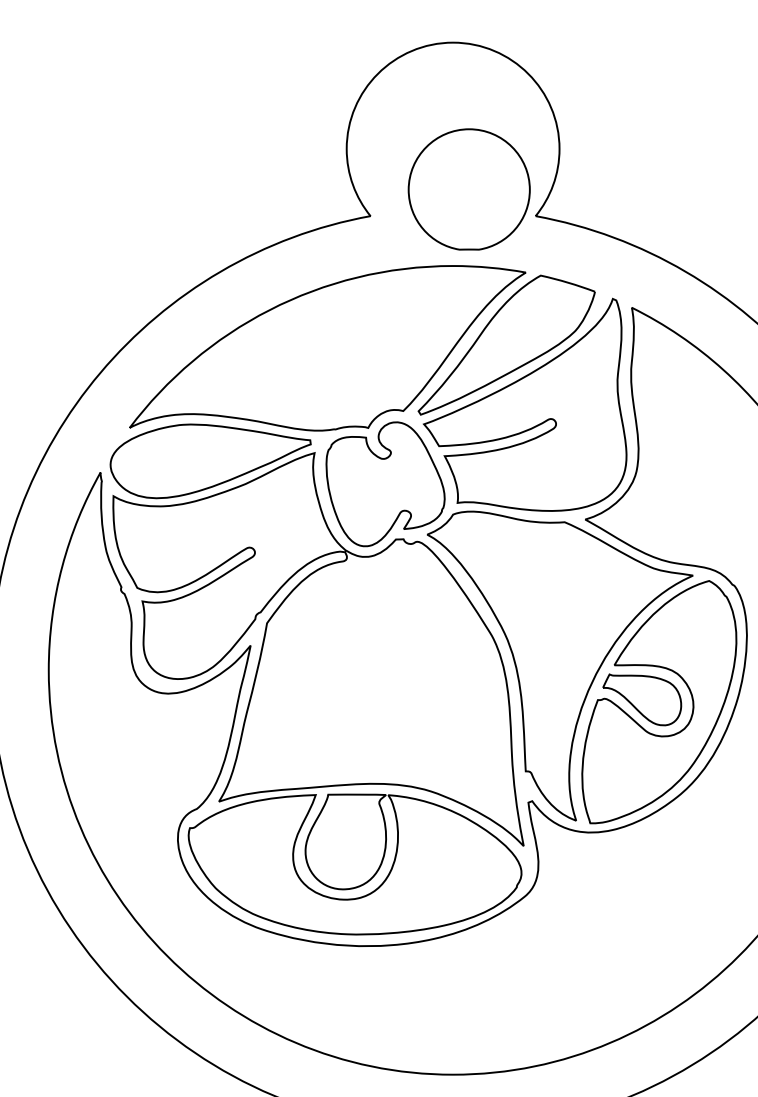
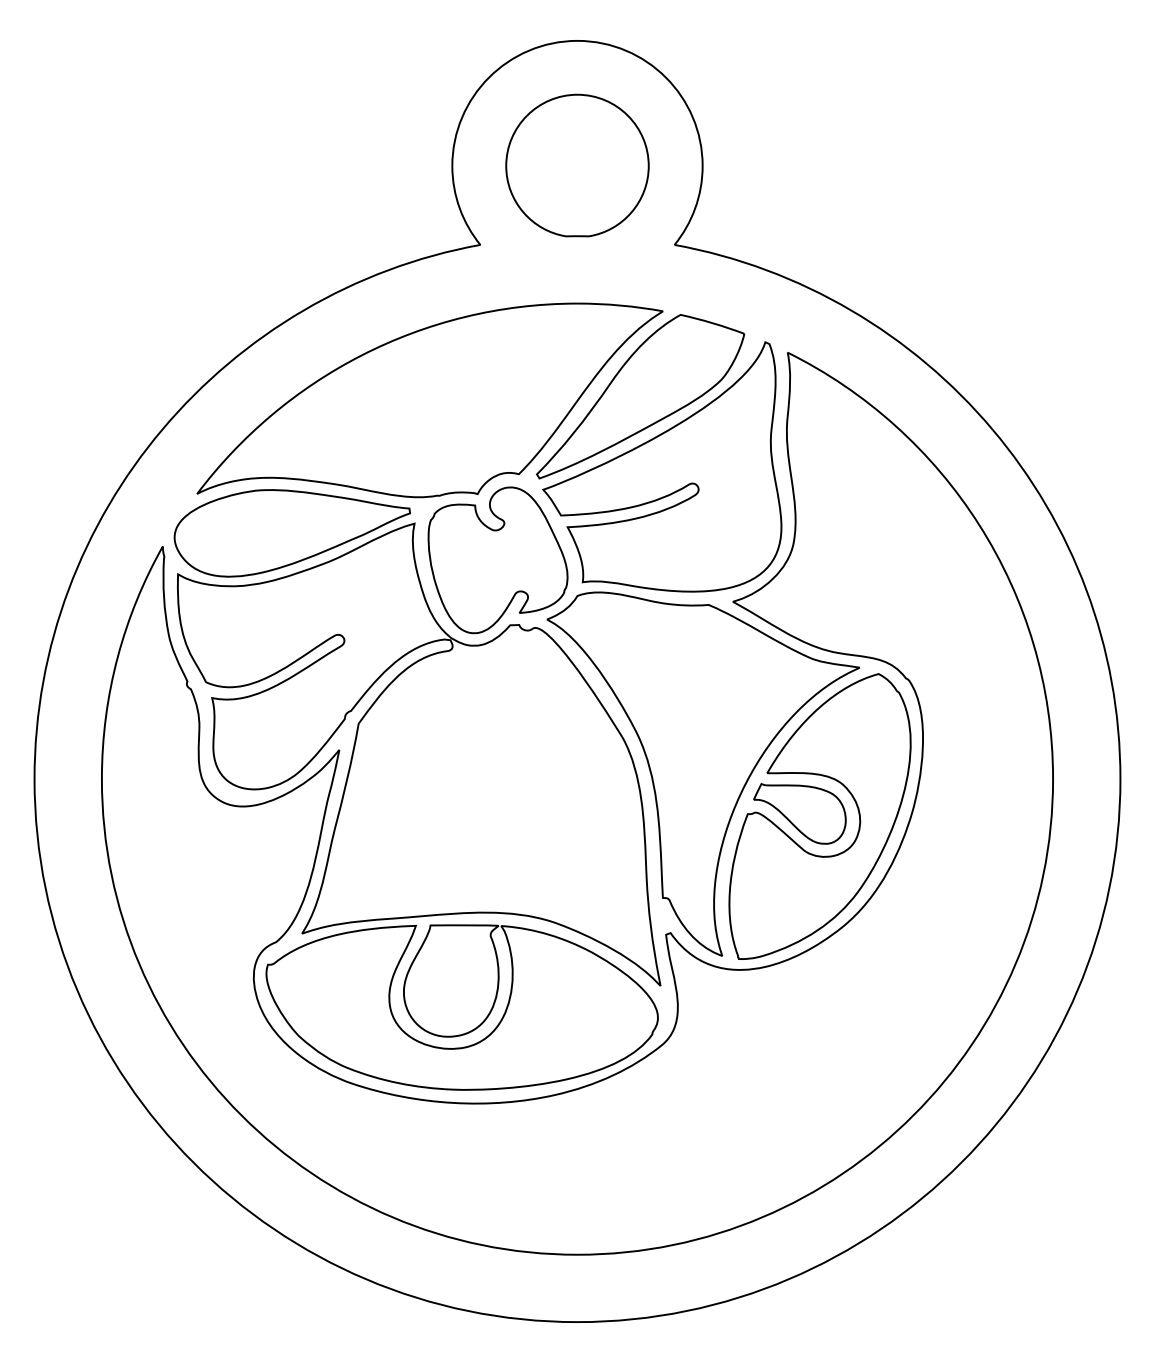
part: (469, 189) -> (577, 165), moved

